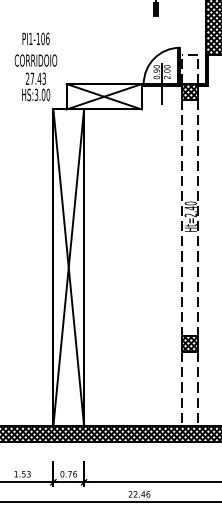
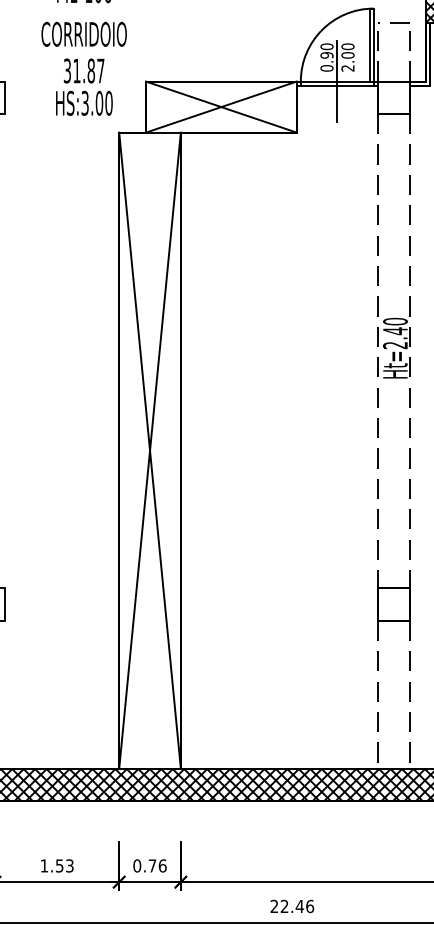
text: (35, 78) -> (83, 70), 27.43 -> 31.87
hatch: (190, 92) -> (394, 98), removed
hatch: (190, 344) -> (394, 605), removed

